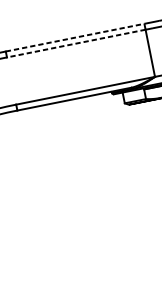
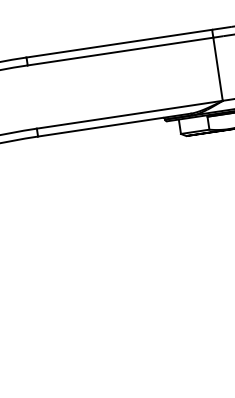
line: (75, 37) -> (119, 43), dashed -> solid
line: (76, 43) -> (120, 51), dashed -> solid

